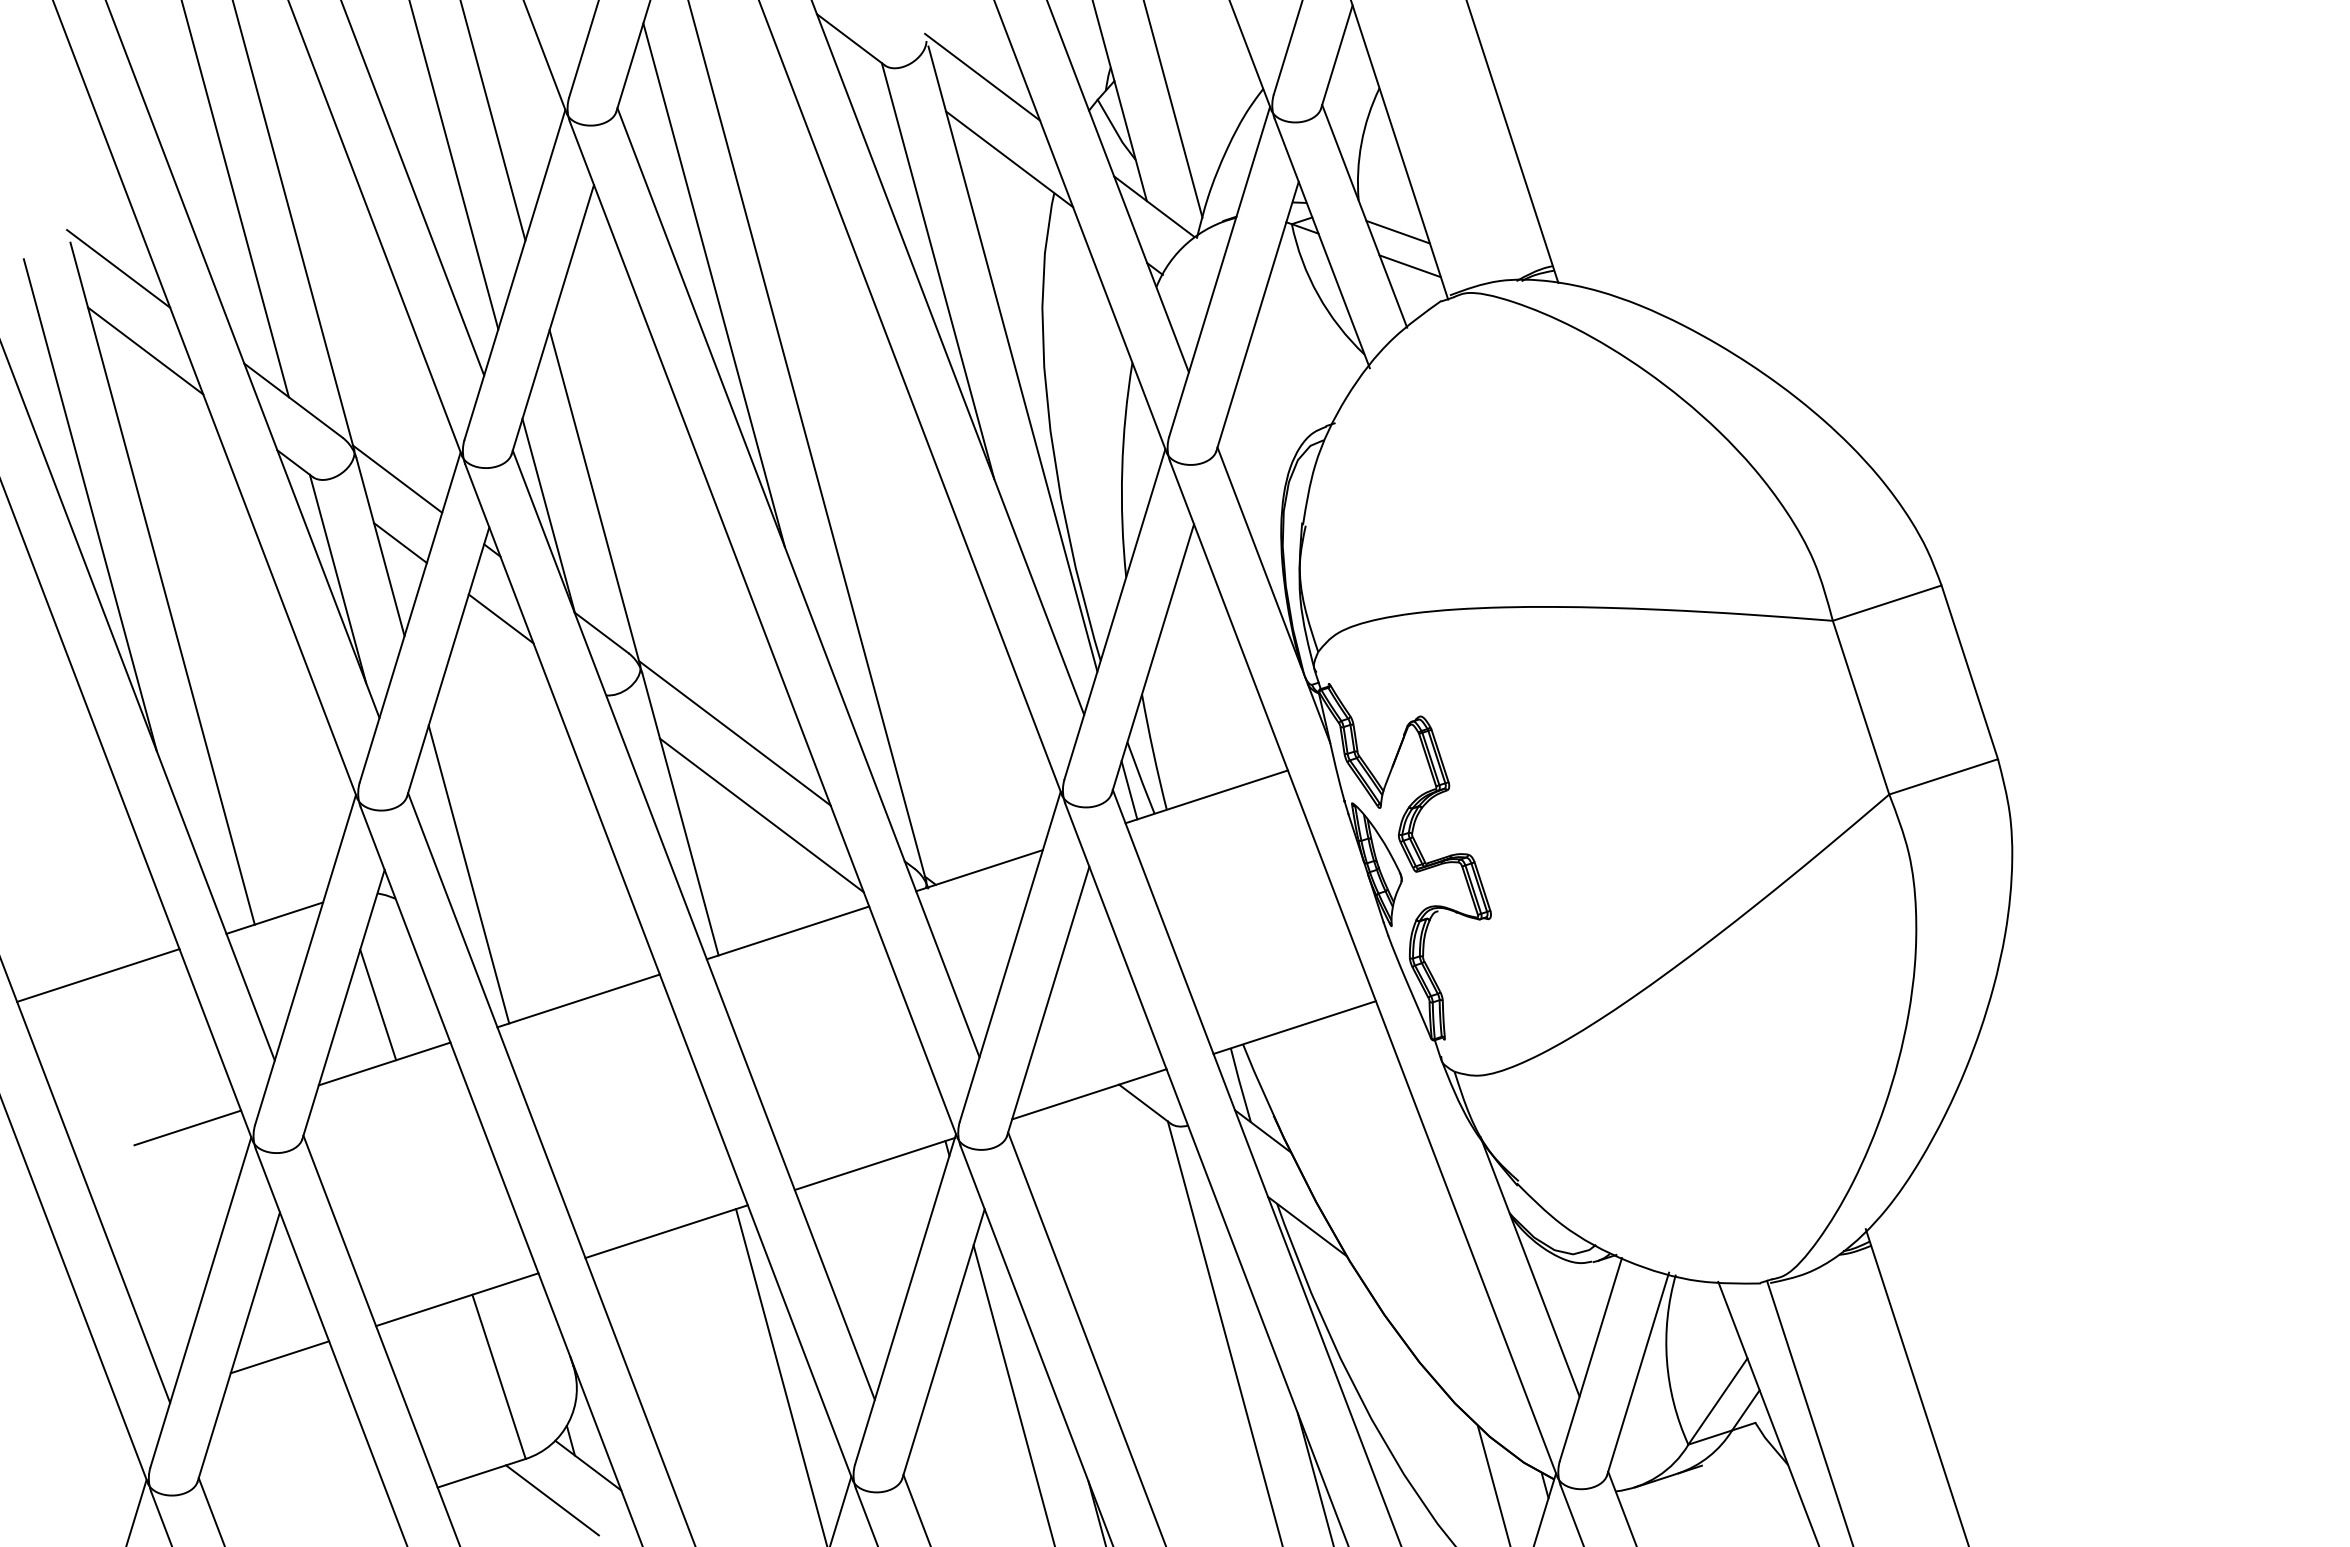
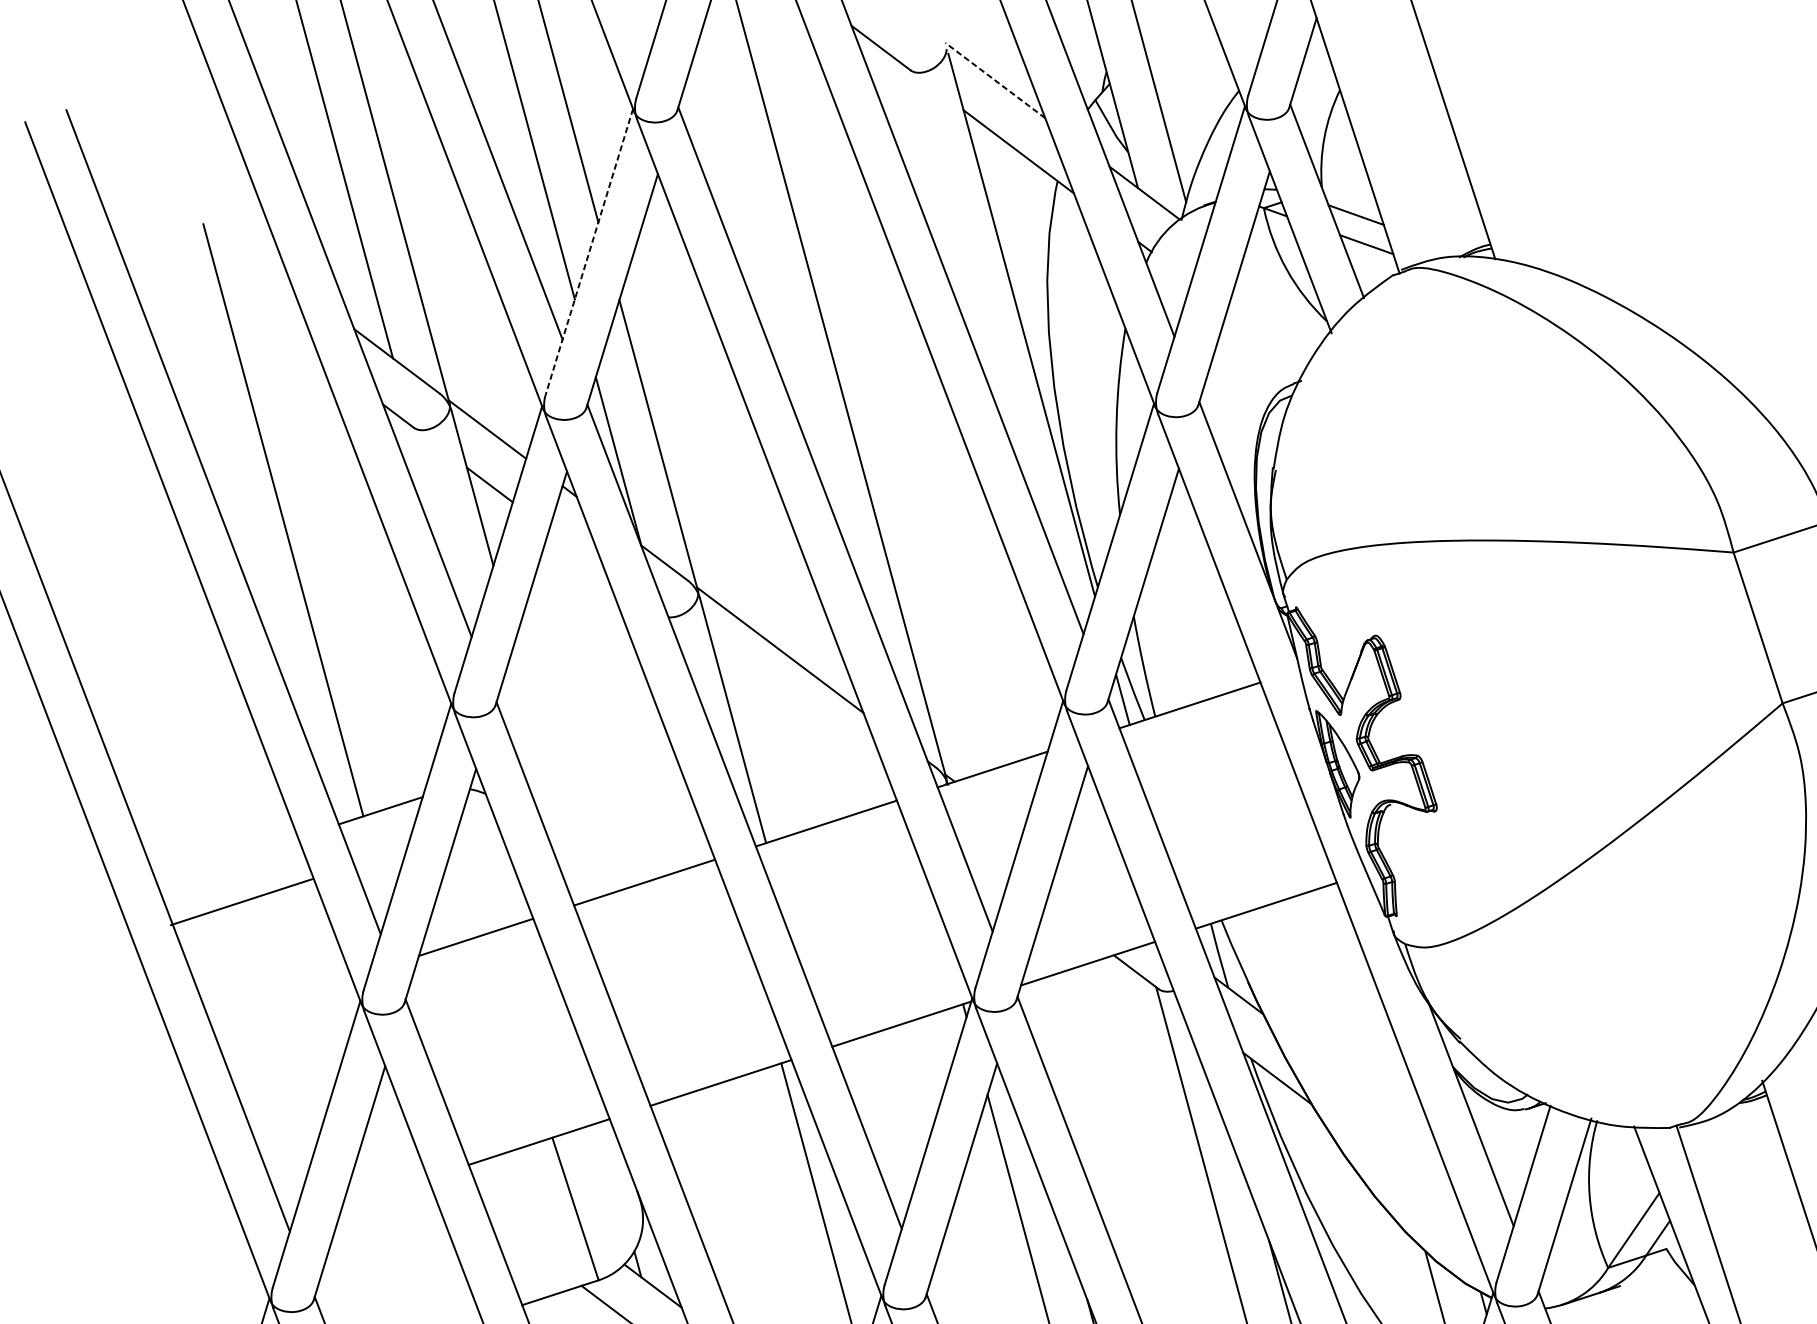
line: (982, 76) -> (995, 79), solid -> dashed
line: (118, 268) -> (245, 246), removed
line: (937, 271) -> (956, 249), removed
line: (514, 274) -> (588, 251), solid -> dashed
line: (713, 285) -> (761, 261), removed
line: (145, 350) -> (268, 317), removed
line: (89, 505) -> (219, 452), removed
line: (337, 578) -> (435, 515), removed
line: (500, 618) -> (576, 550), removed
line: (761, 815) -> (803, 721), removed
line: (468, 874) -> (548, 772), removed
line: (98, 975) -> (241, 902), moved
line: (378, 1004) -> (470, 885), removed
line: (187, 1127) -> (304, 992), removed
line: (279, 1357) -> (384, 1192), removed

